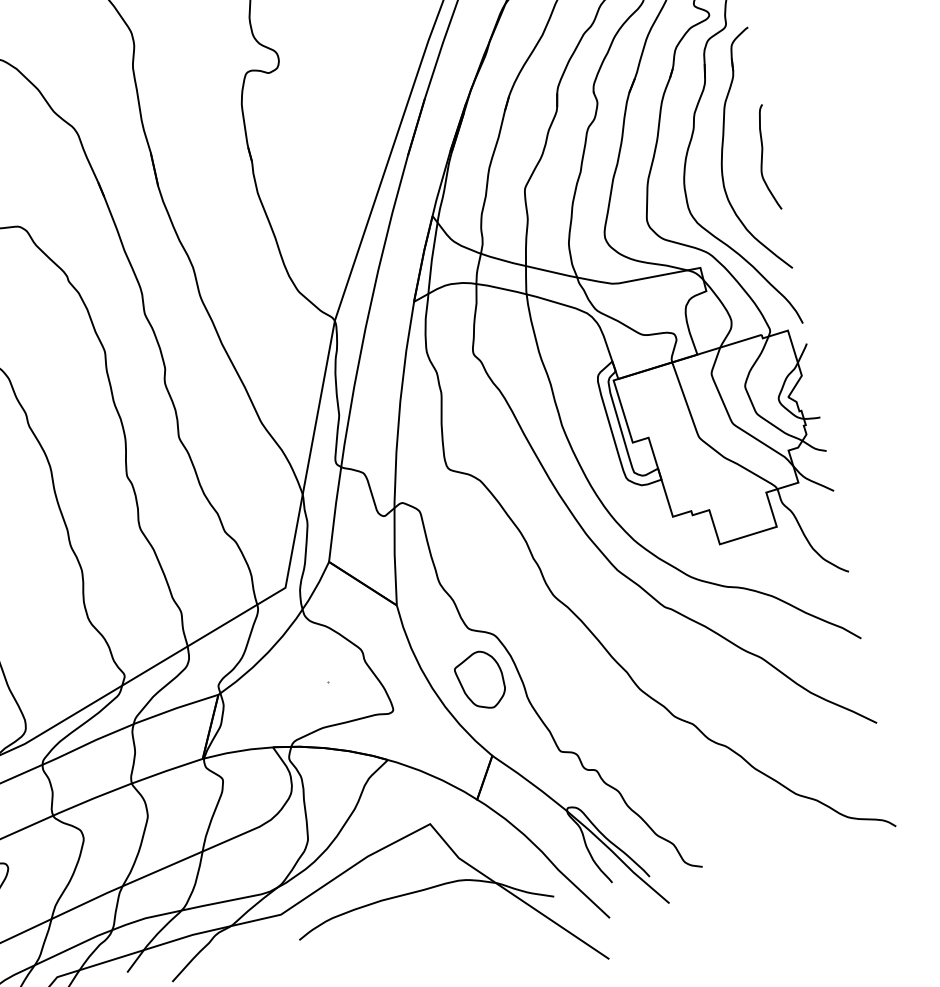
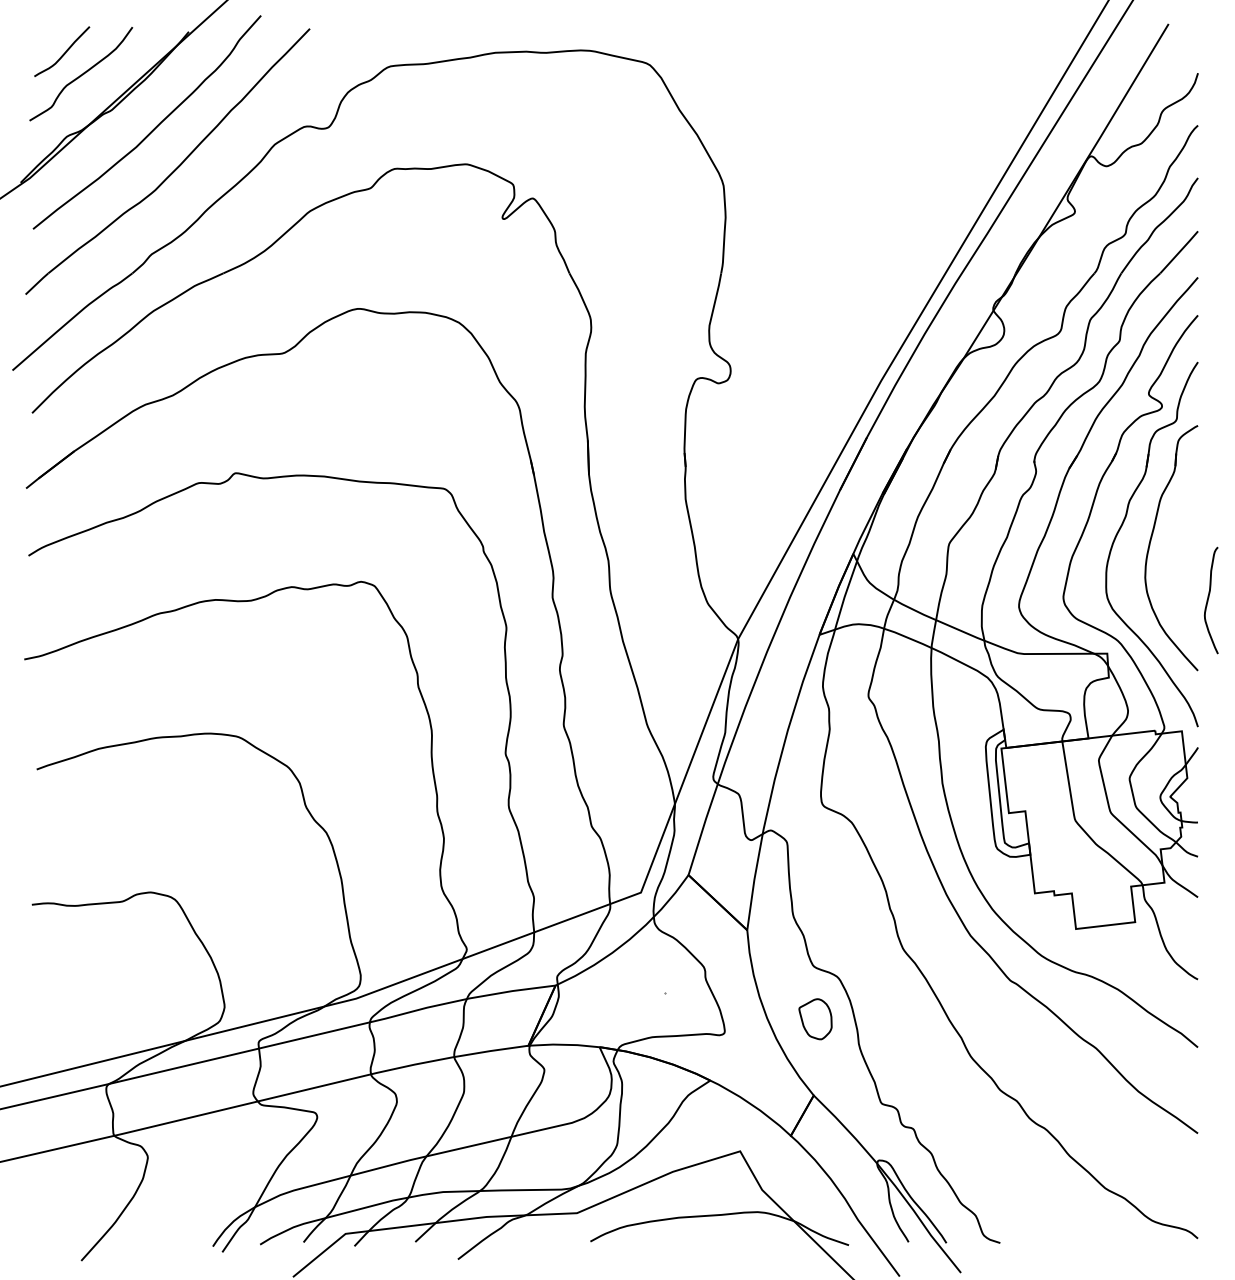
curve: (762, 158) -> (1208, 600), moved
part: (480, 679) -> (815, 1018), size x0.7

